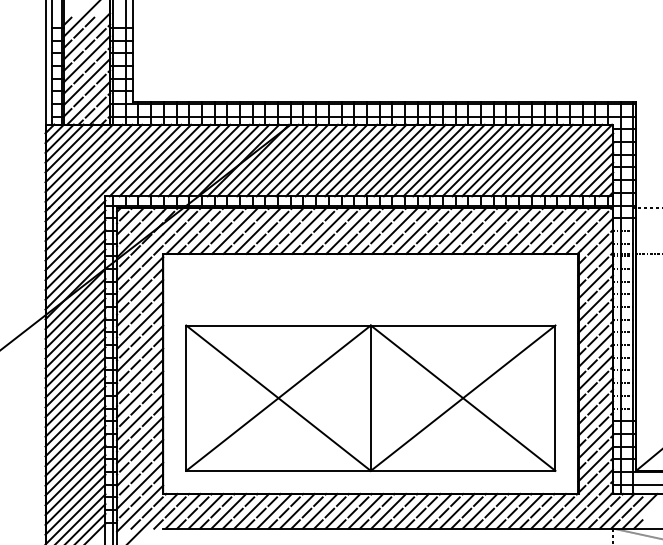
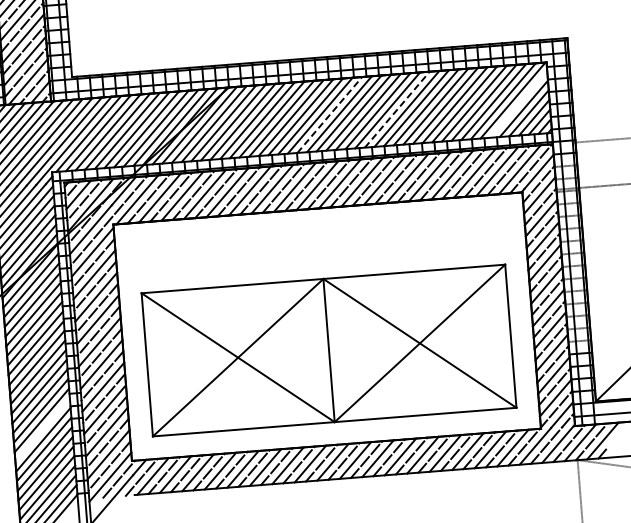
line: (390, 160) -> (329, 114), solid -> dashed
line: (458, 160) -> (396, 109), solid -> dashed
line: (581, 164) -> (518, 104), removed
line: (75, 455) -> (42, 429), removed

